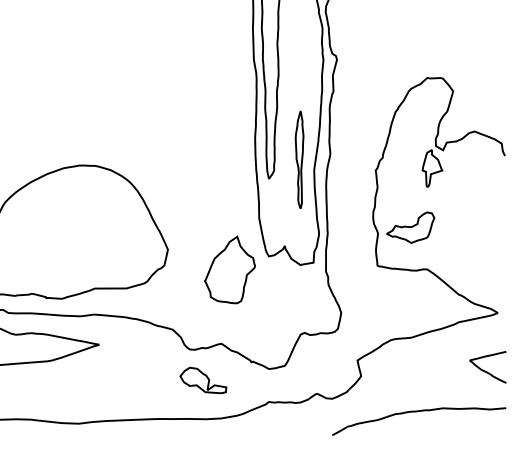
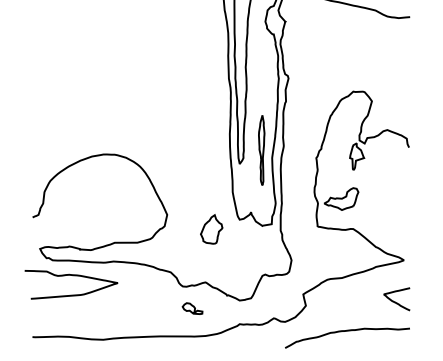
part: (229, 270) -> (211, 229), size x0.6
part: (203, 380) -> (192, 308), size x0.6

